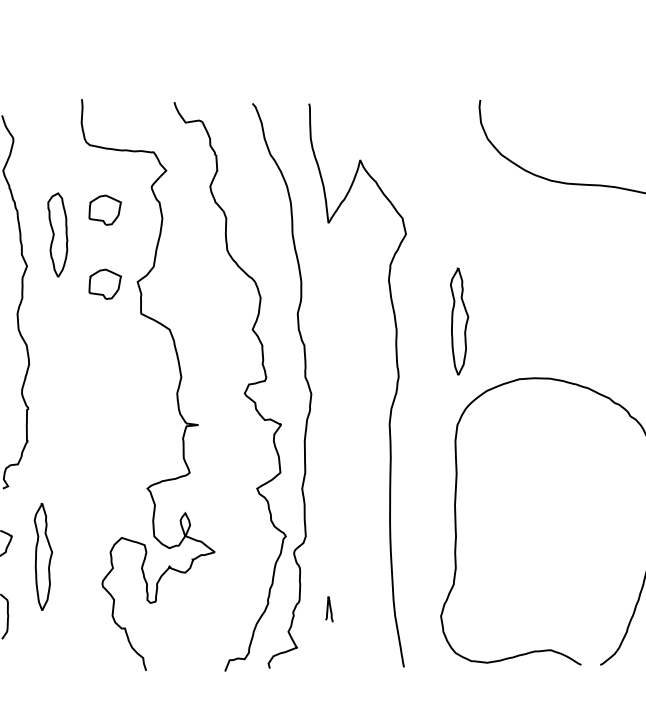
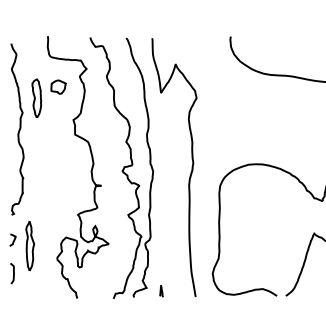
part: (105, 282) -> (58, 120), removed
part: (460, 319) -> (221, 137), removed
curve: (329, 609) -> (161, 291), moved

